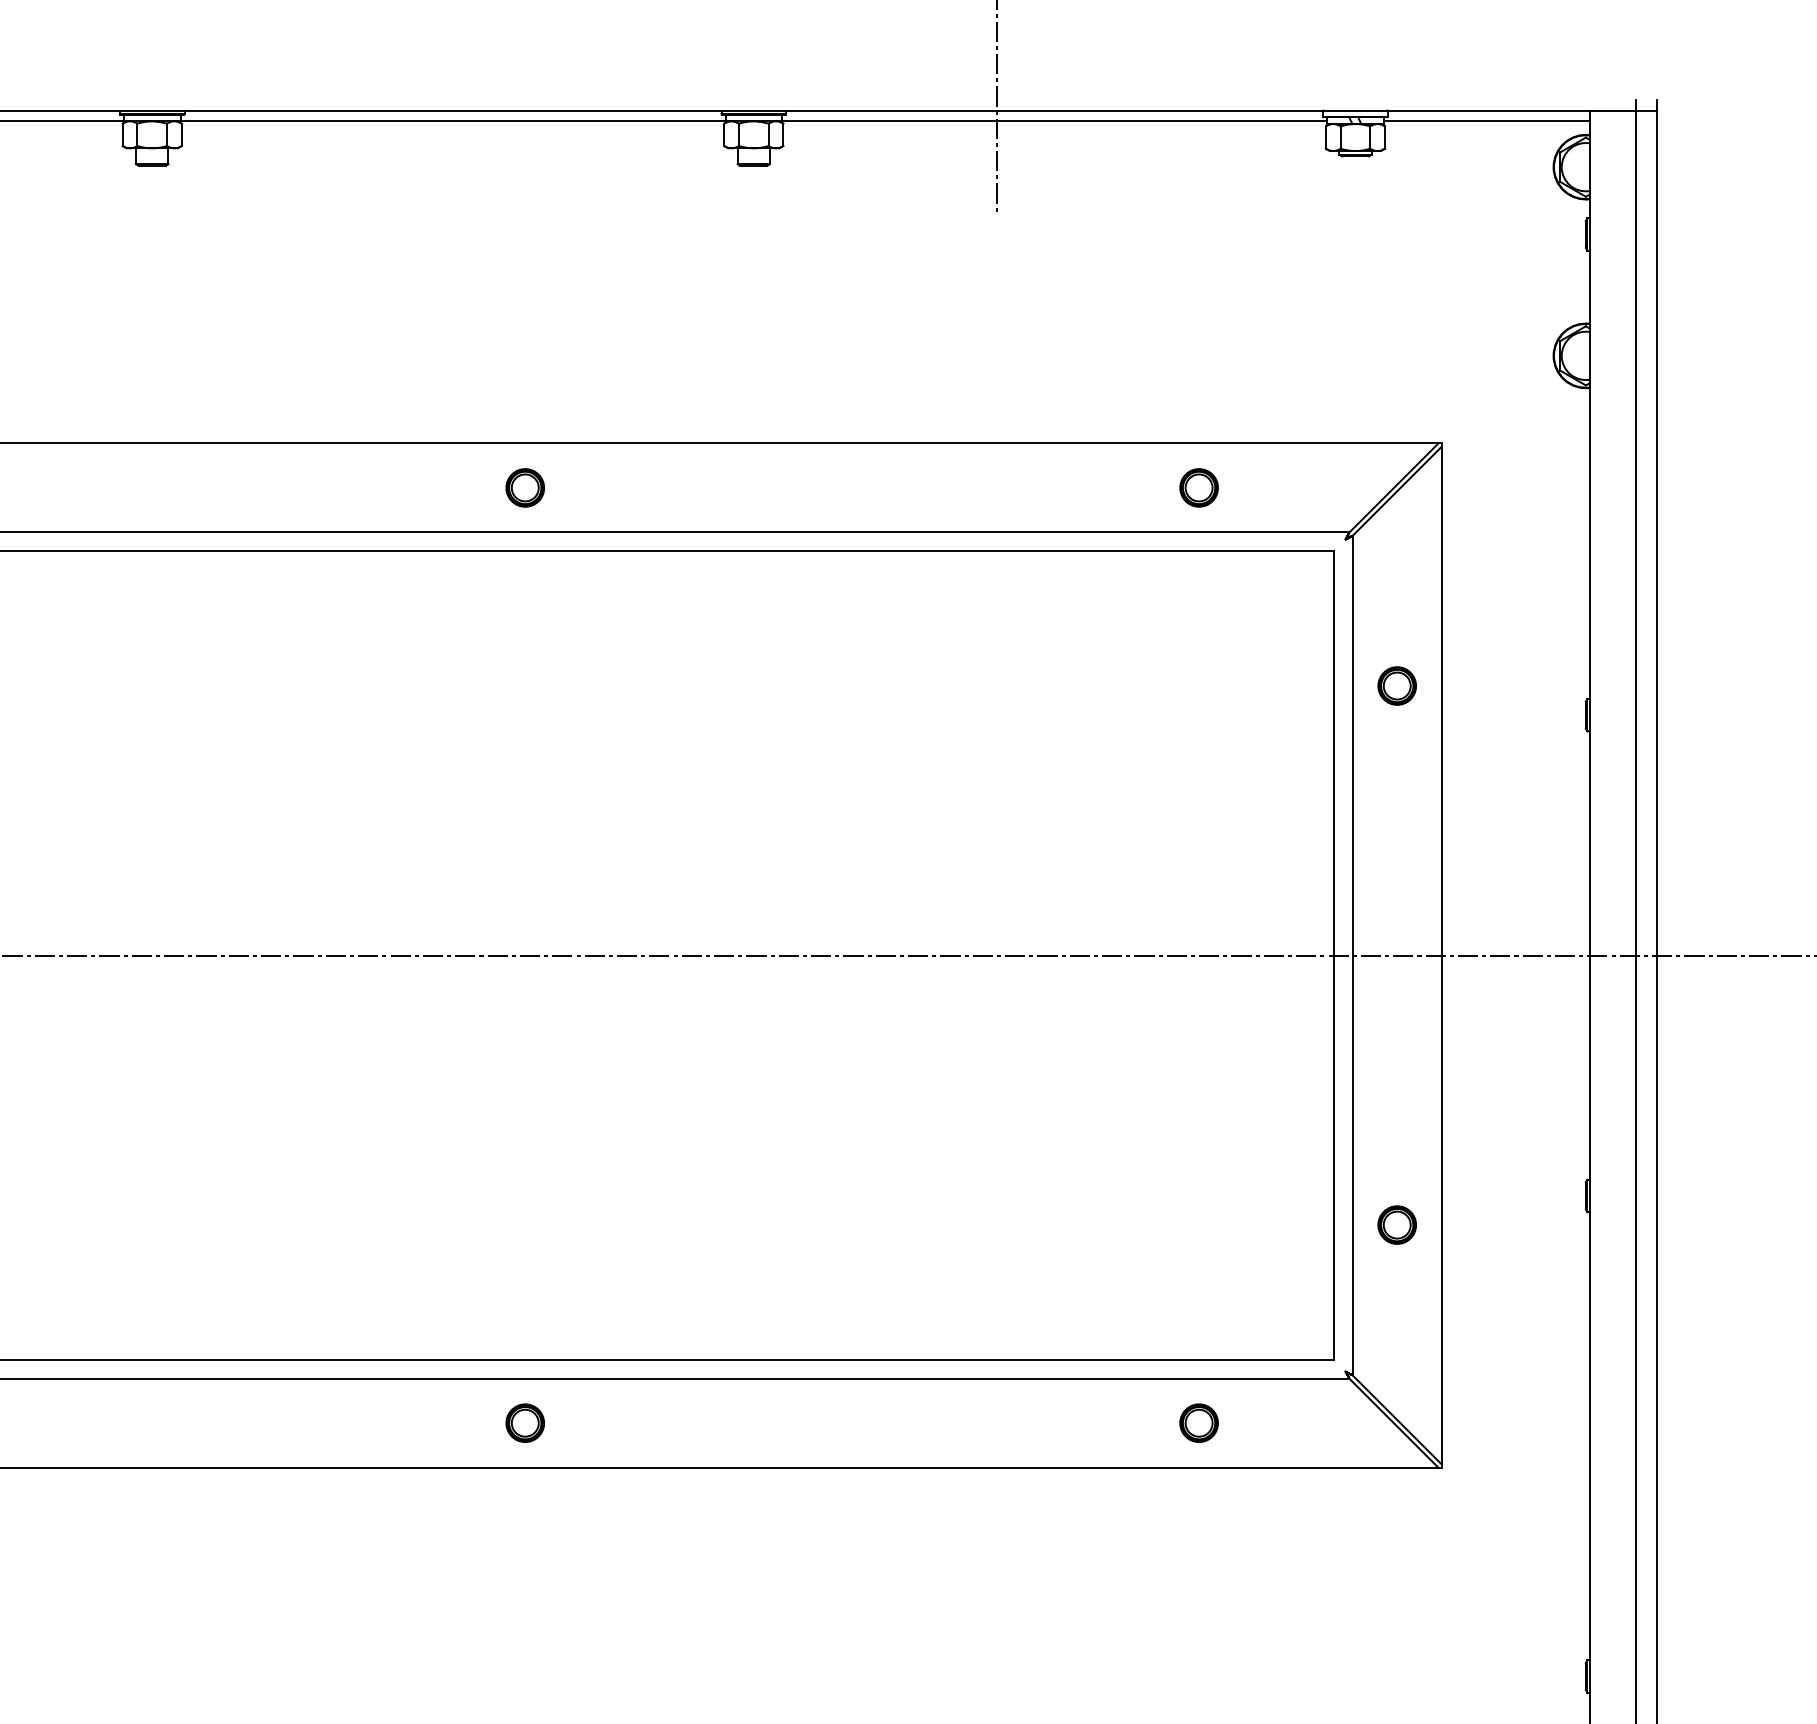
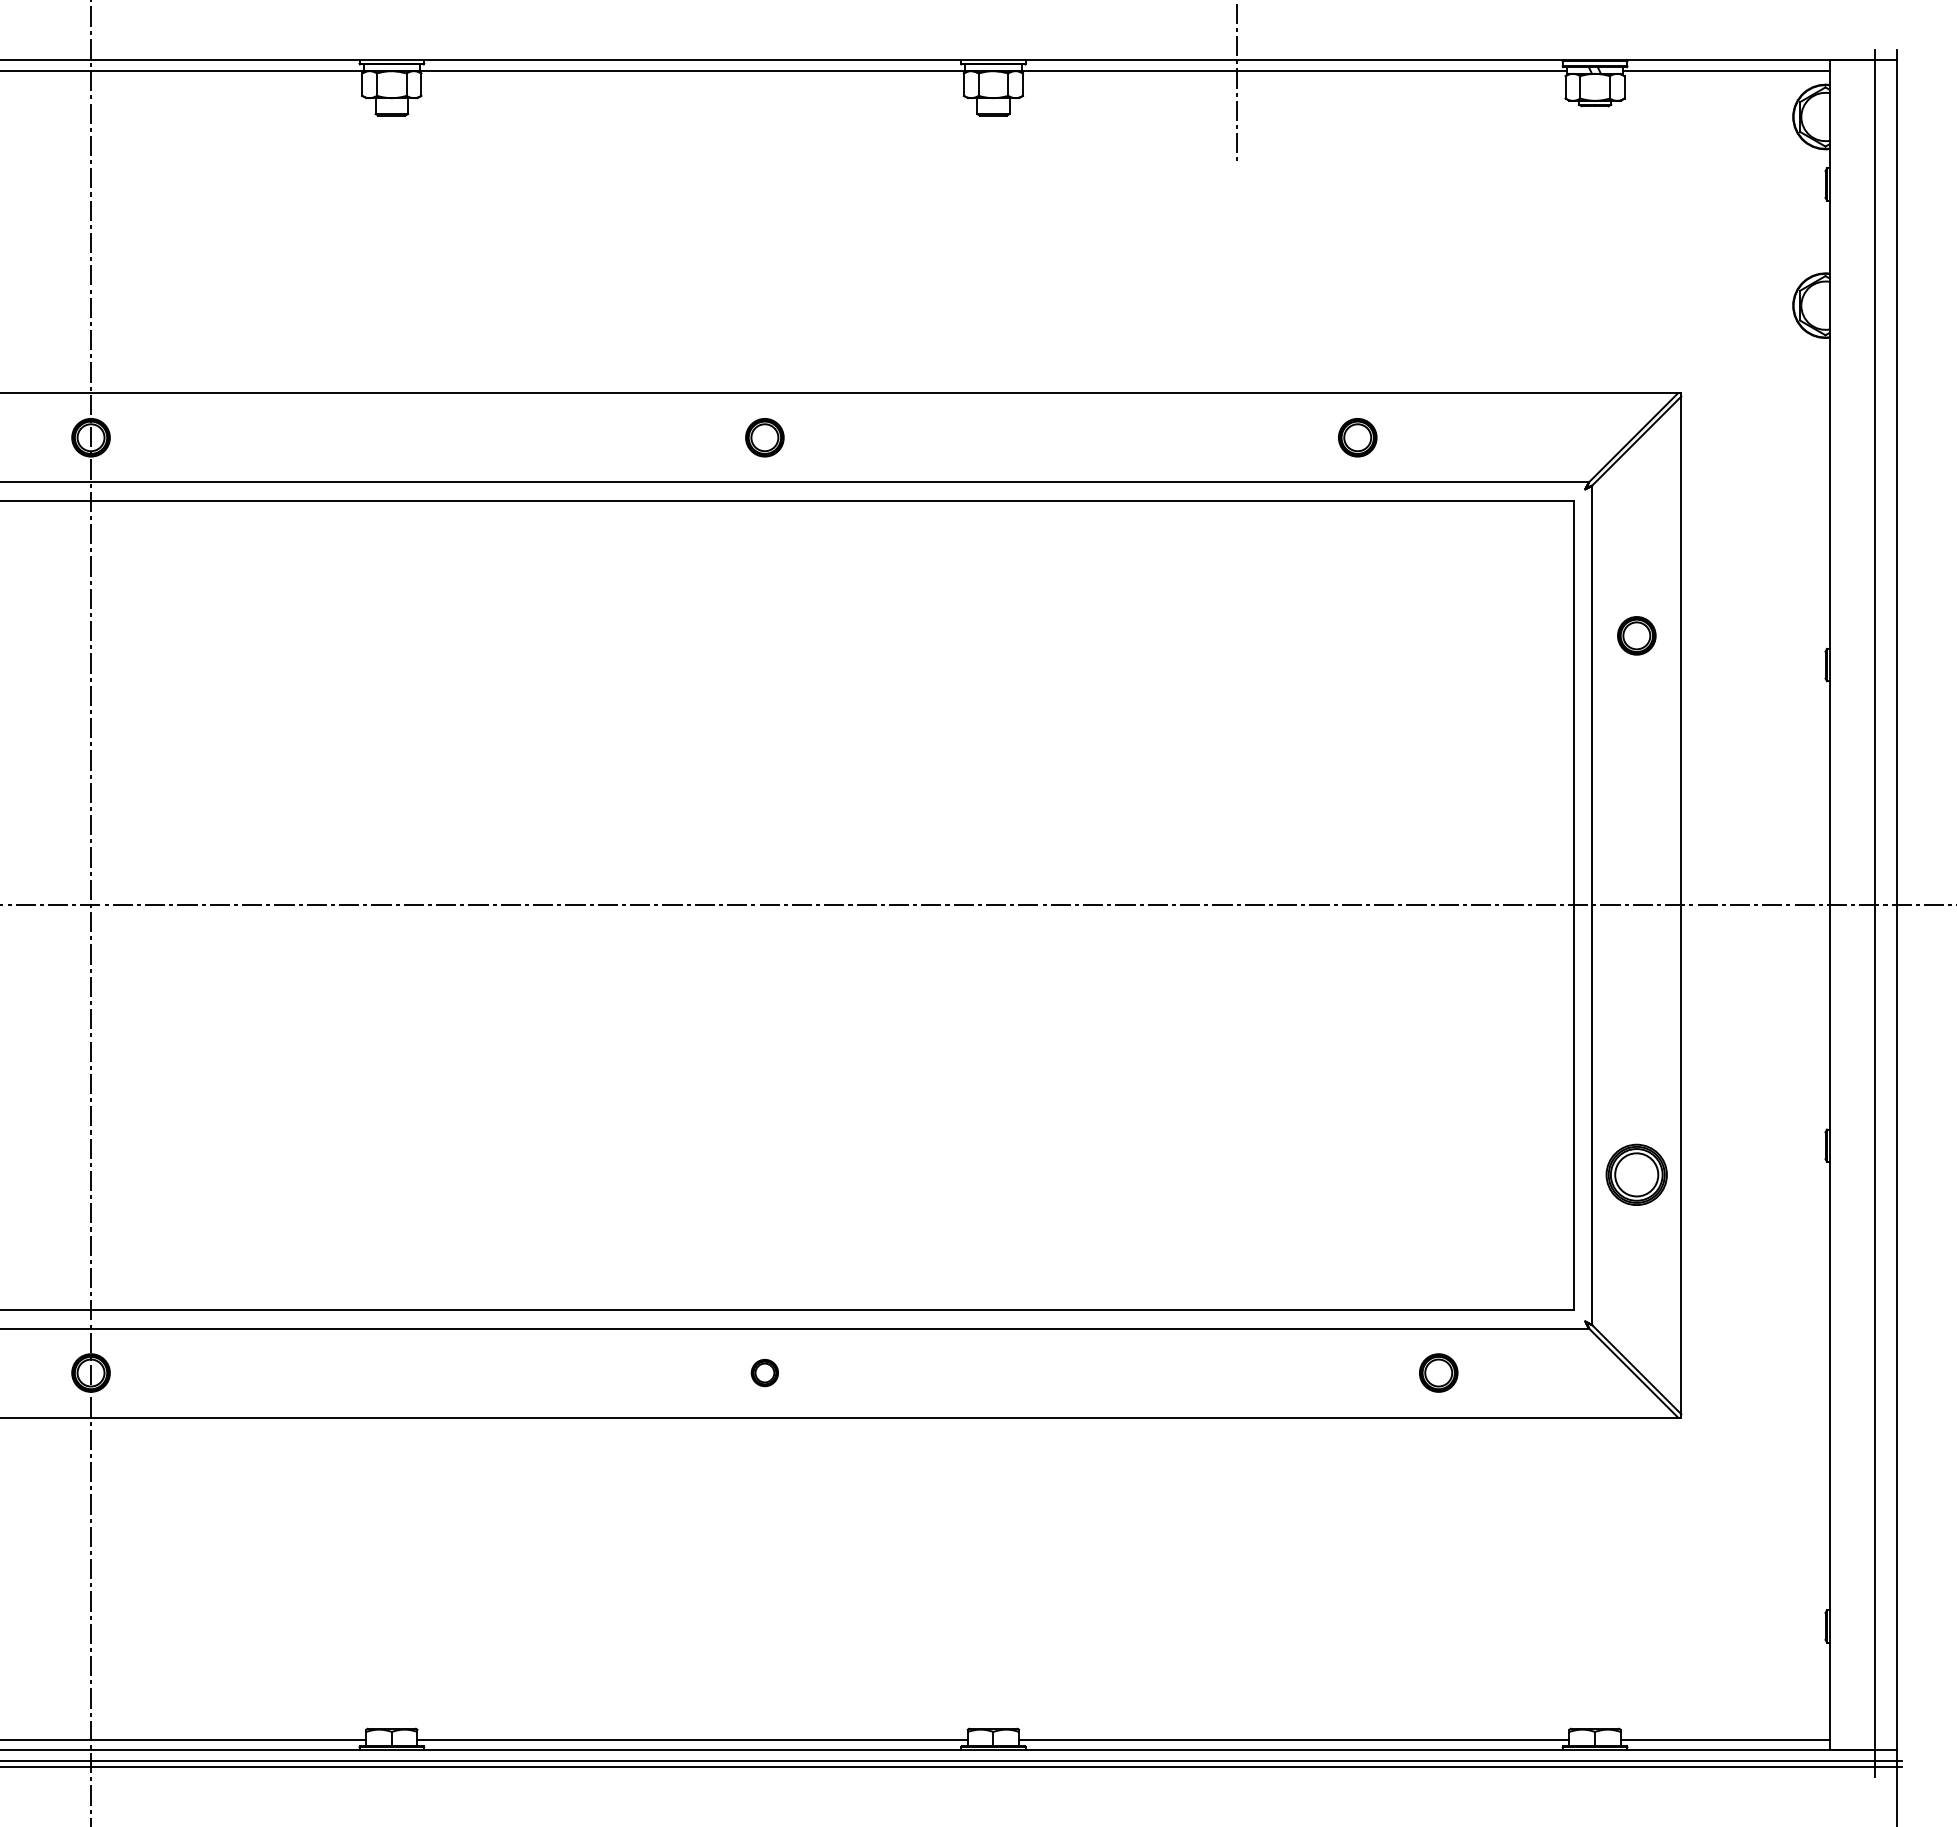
part: (1198, 487) -> (1357, 437), moved
part: (1396, 1224) -> (1636, 1174), size x1.6
part: (524, 1422) -> (764, 1372), size x0.7

